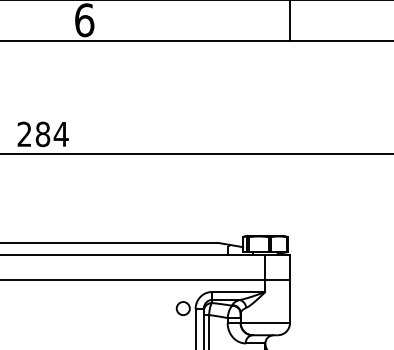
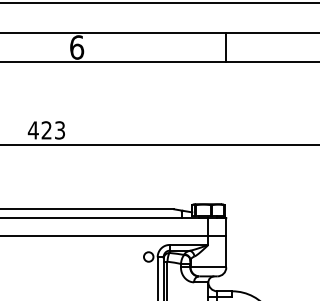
text: (42, 134) -> (46, 130), 284 -> 423

